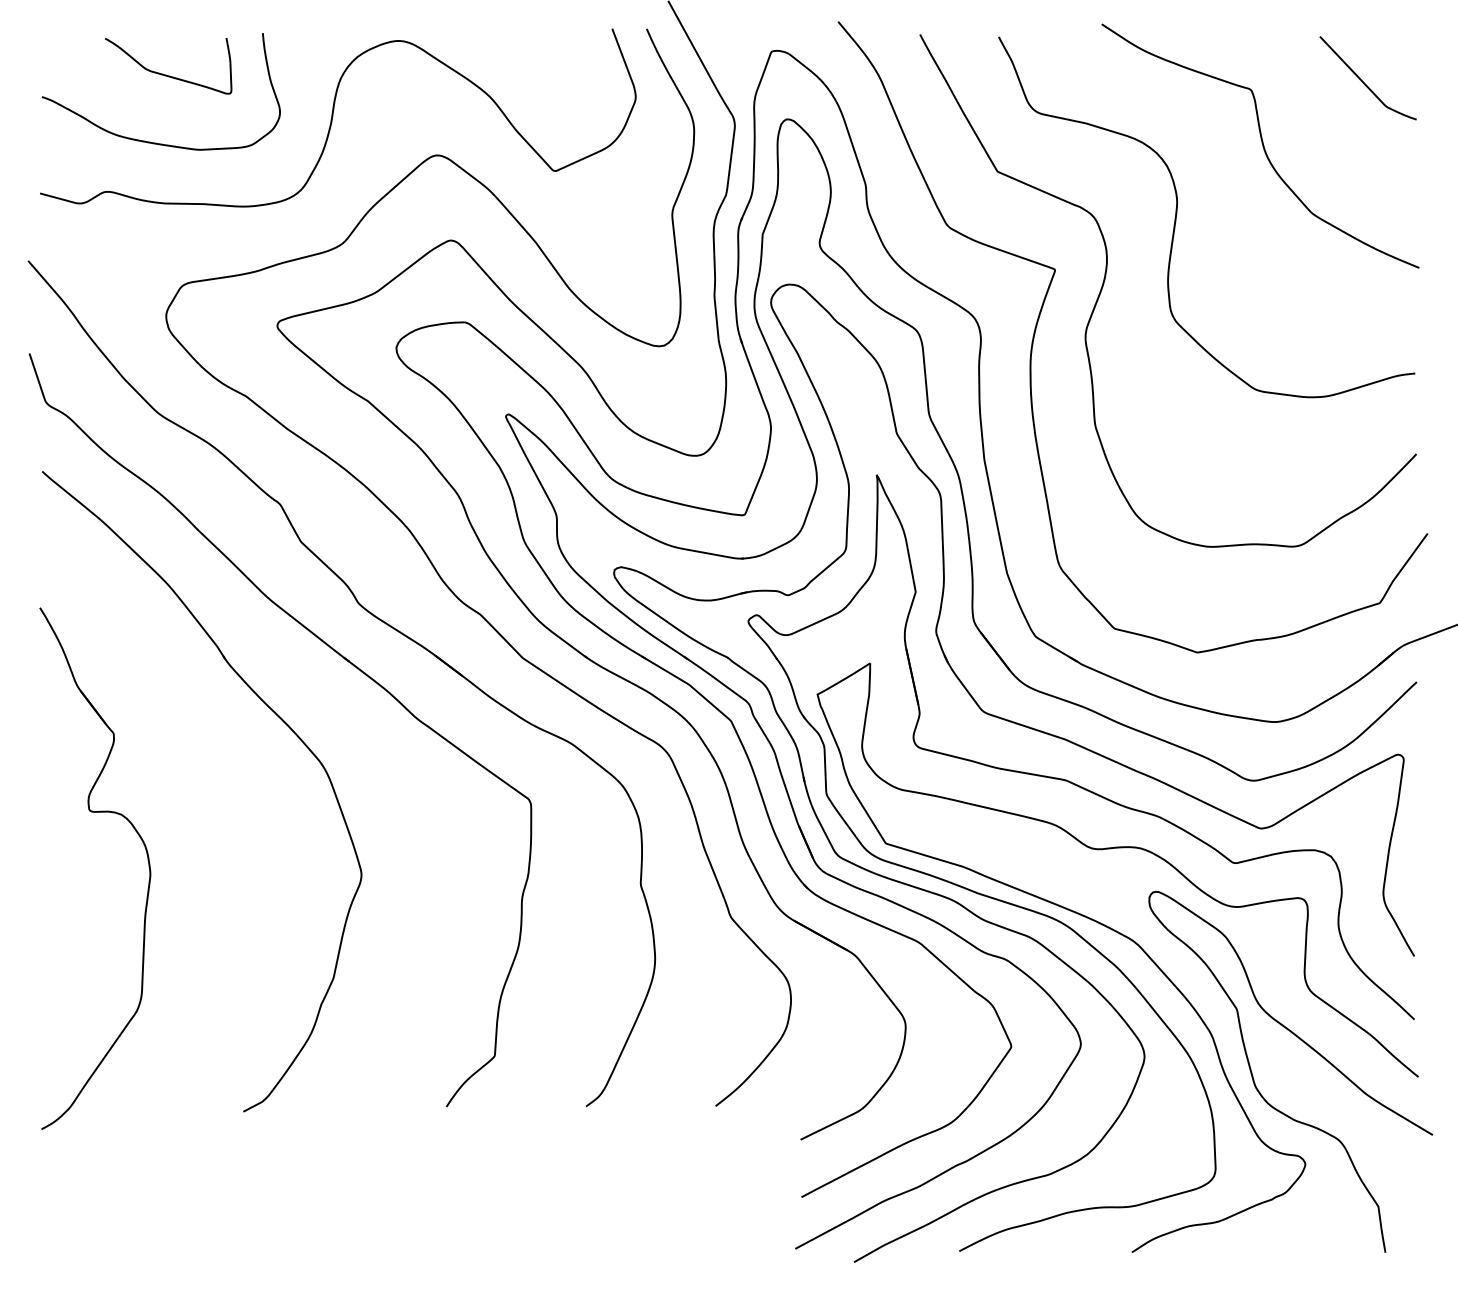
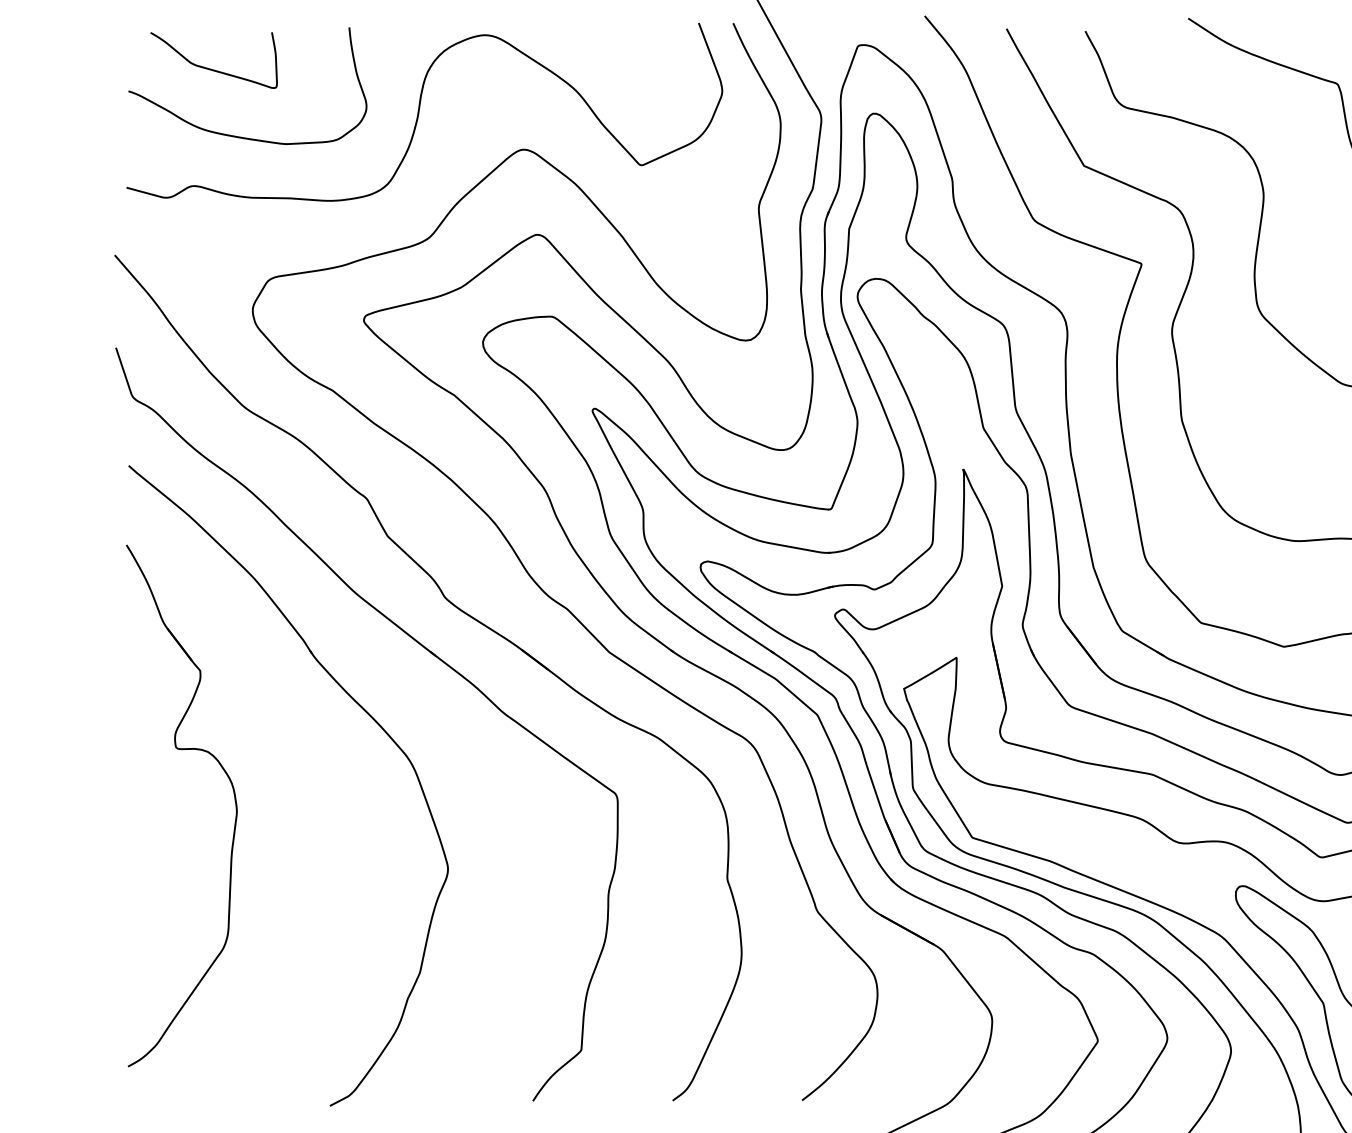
curve: (166, 74) -> (212, 68), moved
part: (147, 860) -> (234, 797), moved

